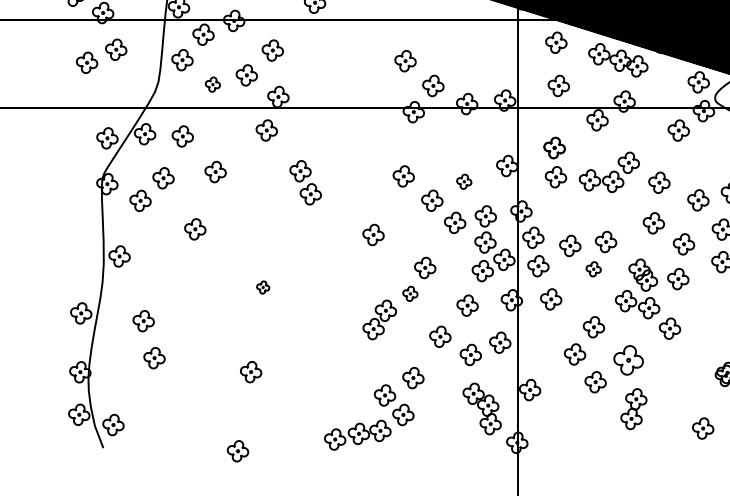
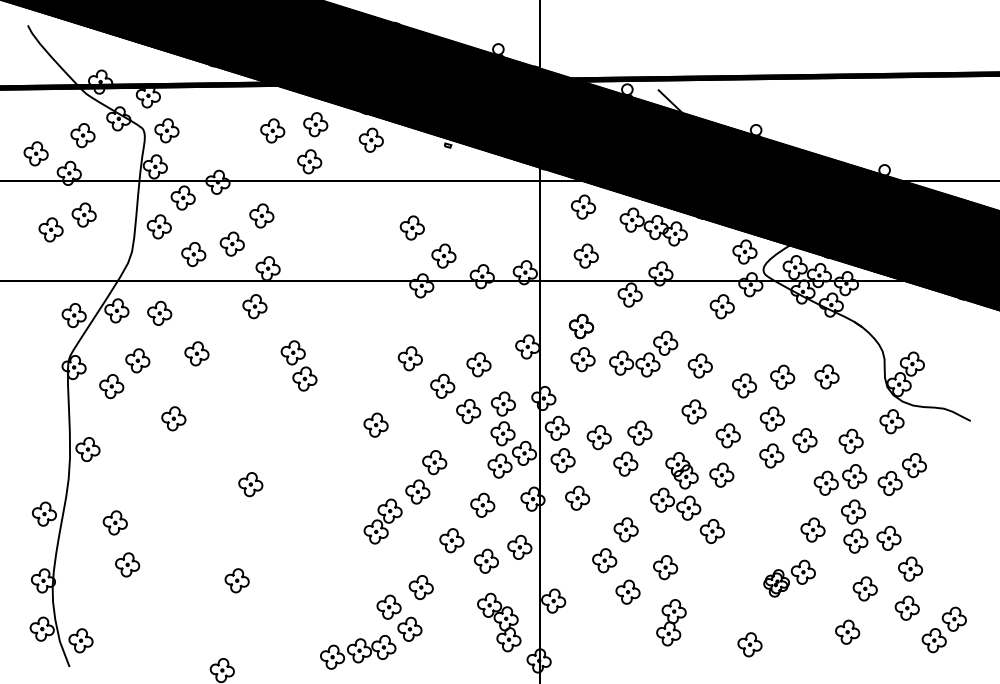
part: (212, 84) -> (193, 254), size x1.43
part: (463, 181) -> (478, 364), size x1.43
part: (593, 268) -> (625, 463), size x1.43
part: (262, 287) -> (250, 484), size x1.67
part: (410, 293) -> (417, 491), size x1.43
part: (628, 360) -> (665, 567), size x0.71

